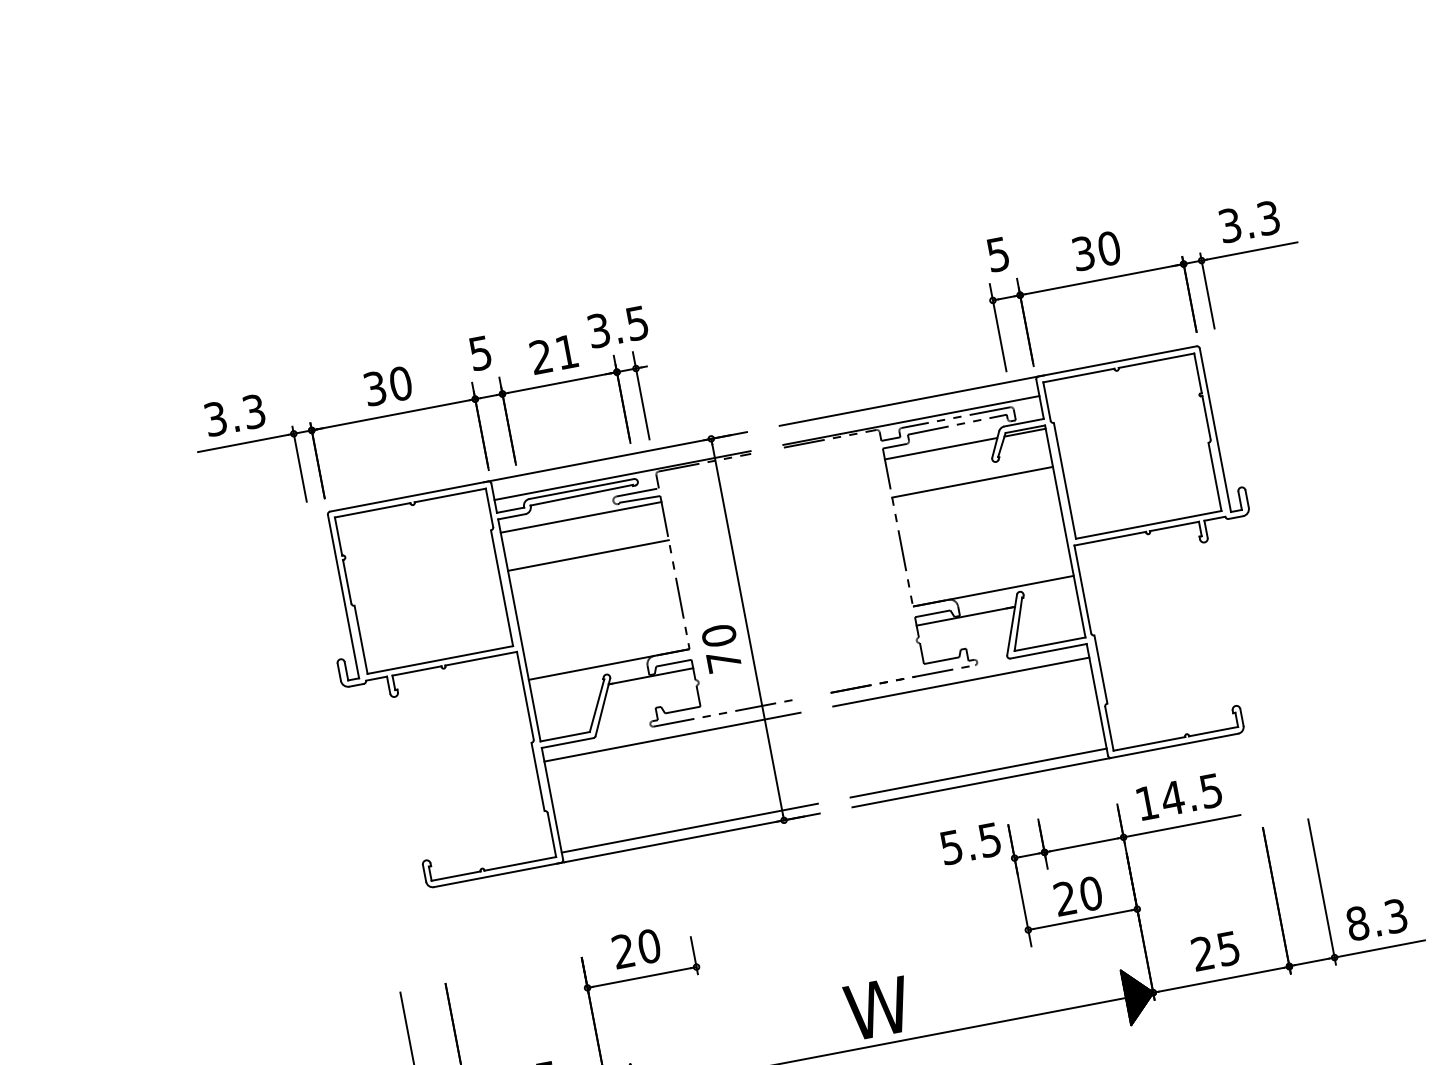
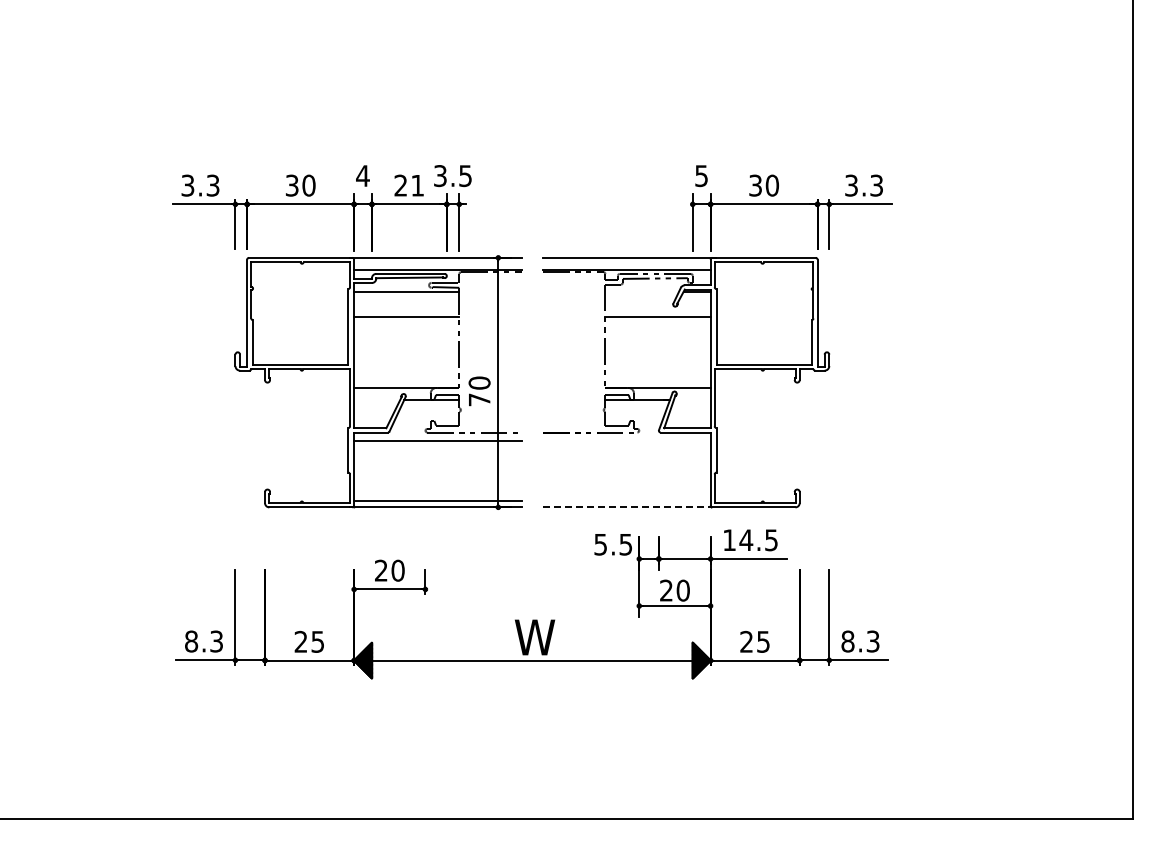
text: (479, 354) -> (362, 176), 5 -> 4
line: (939, 448) -> (641, 291), removed
line: (960, 682) -> (626, 441), removed
line: (977, 772) -> (626, 500), removed
line: (981, 782) -> (627, 507), solid -> dashed

